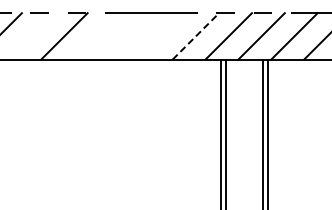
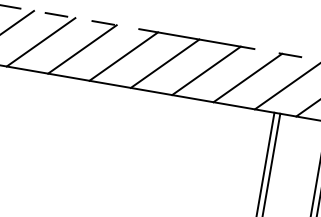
line: (31, 36) -> (40, 42), added
line: (97, 36) -> (124, 56), added
line: (129, 36) -> (164, 63), added
line: (162, 36) -> (205, 70), added
line: (195, 36) -> (247, 78), dashed -> solid

